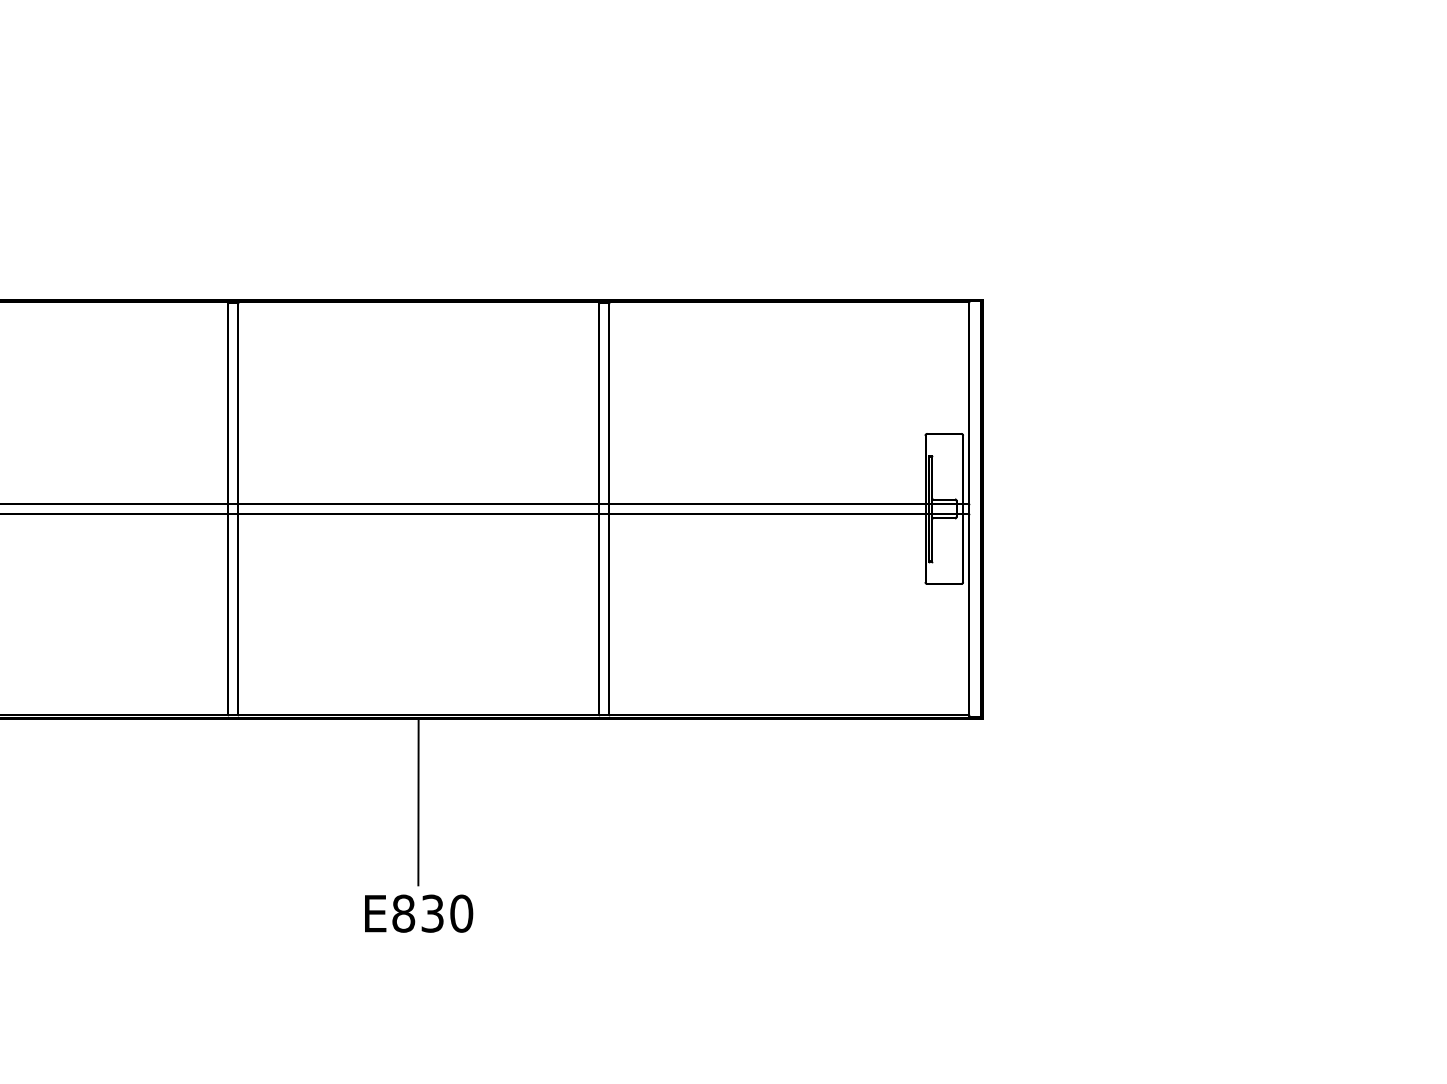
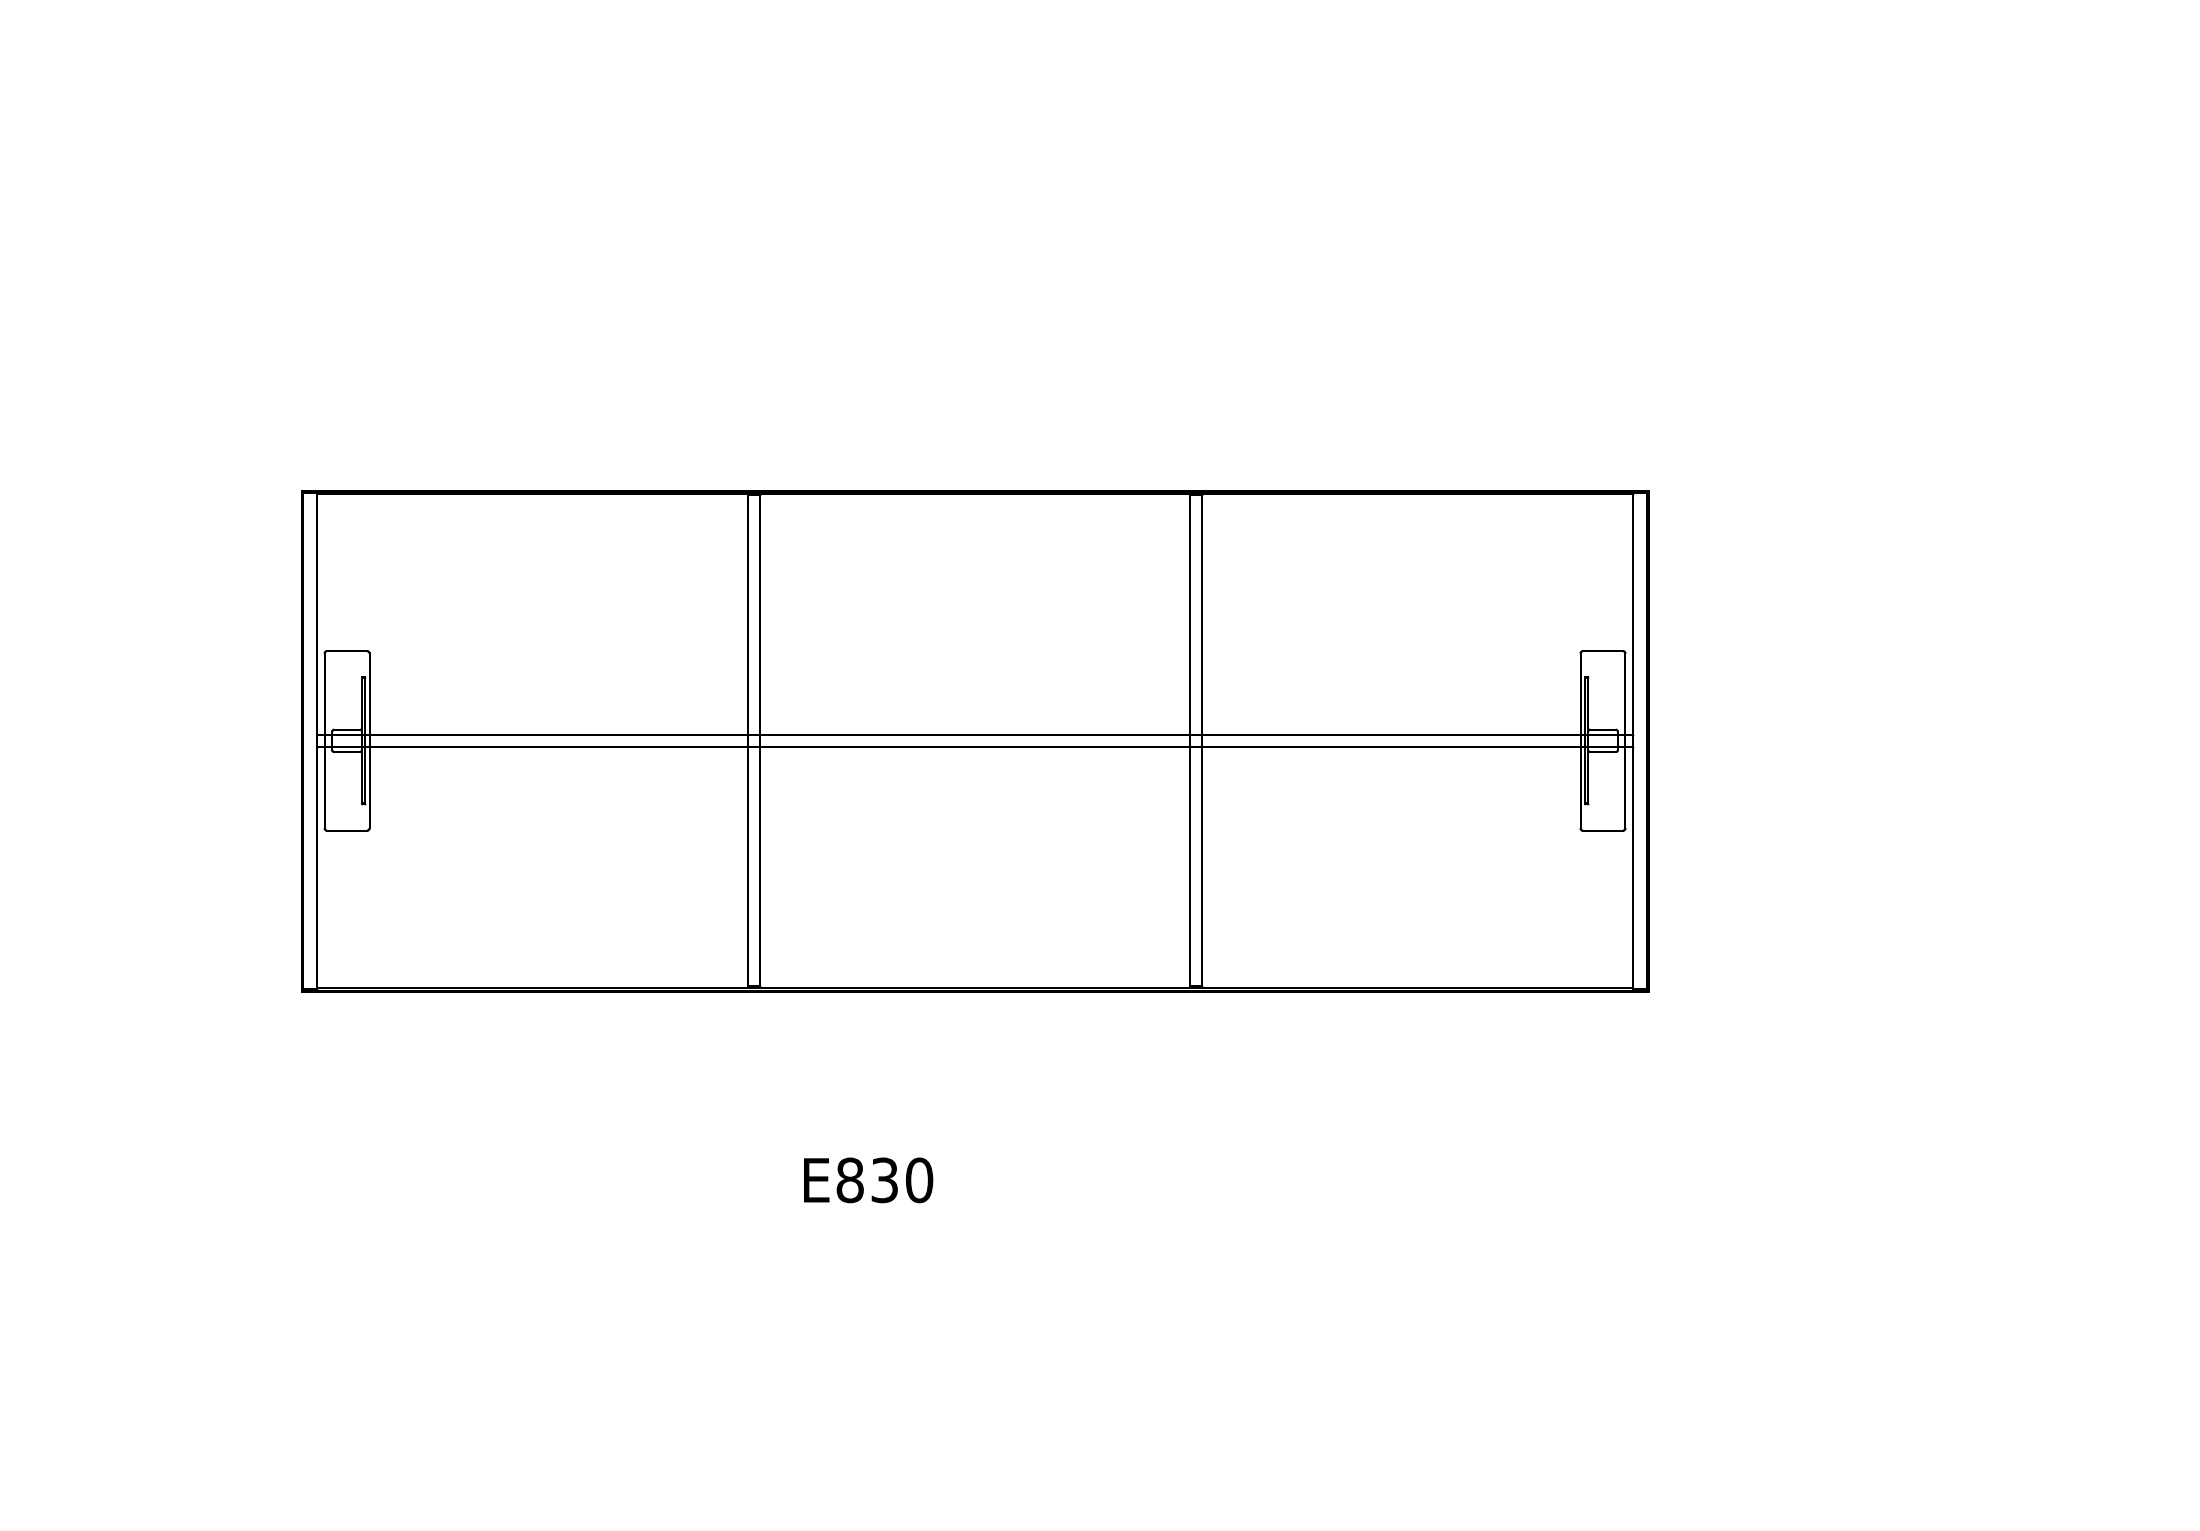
line: (418, 801) -> (974, 1090), removed
text: (419, 913) -> (868, 1180), moved

